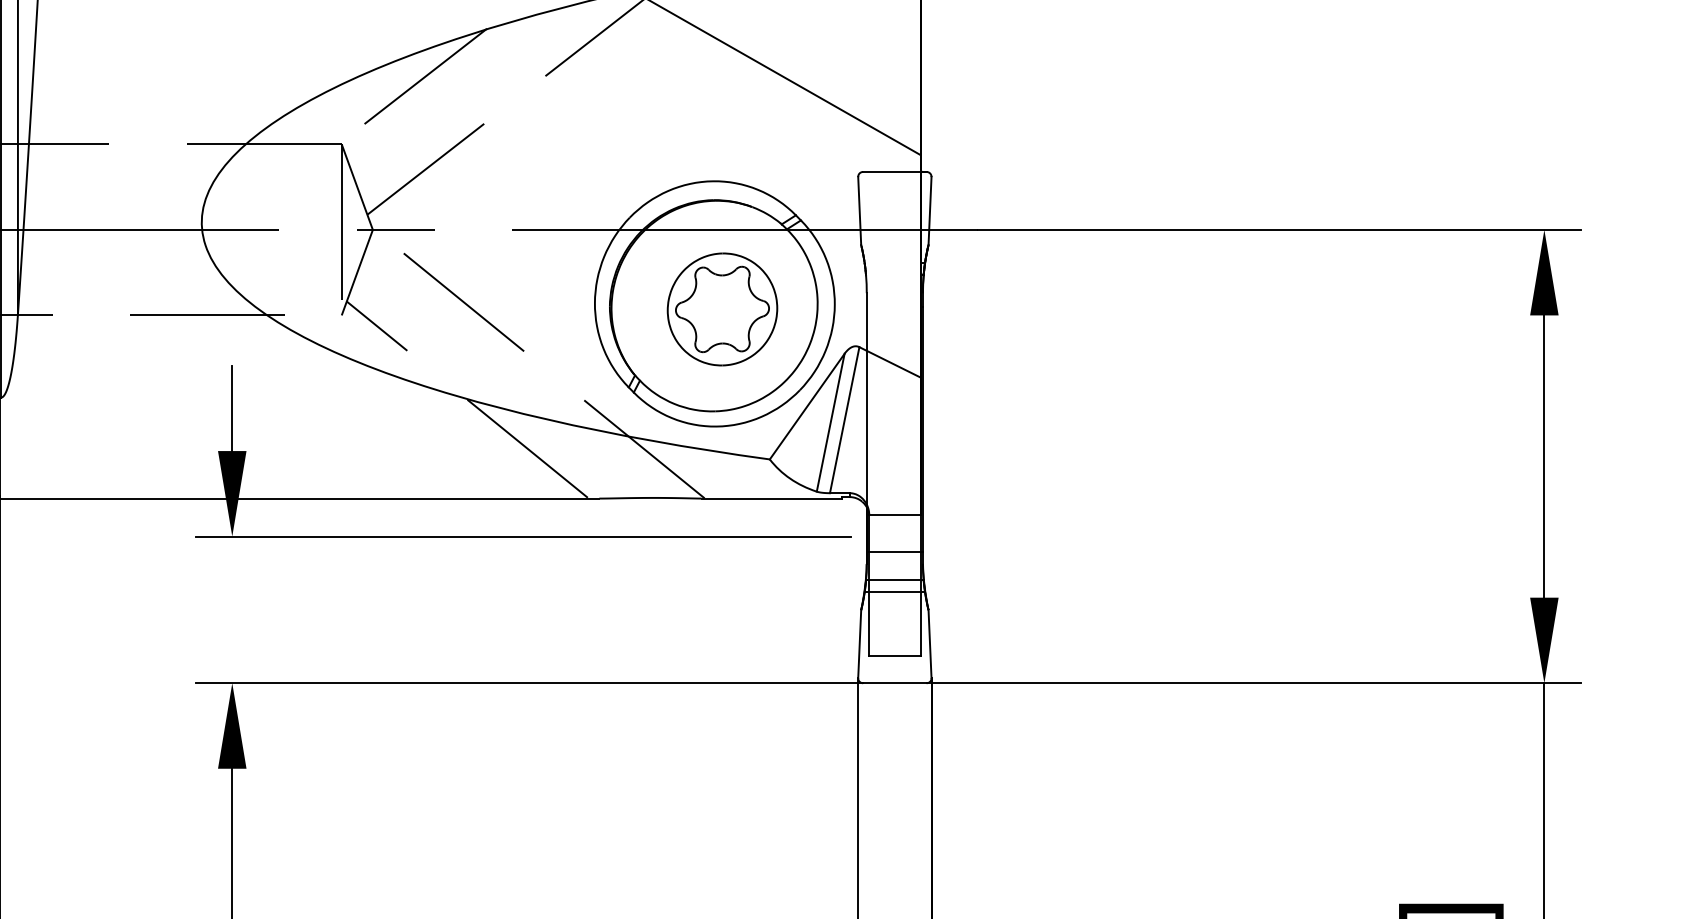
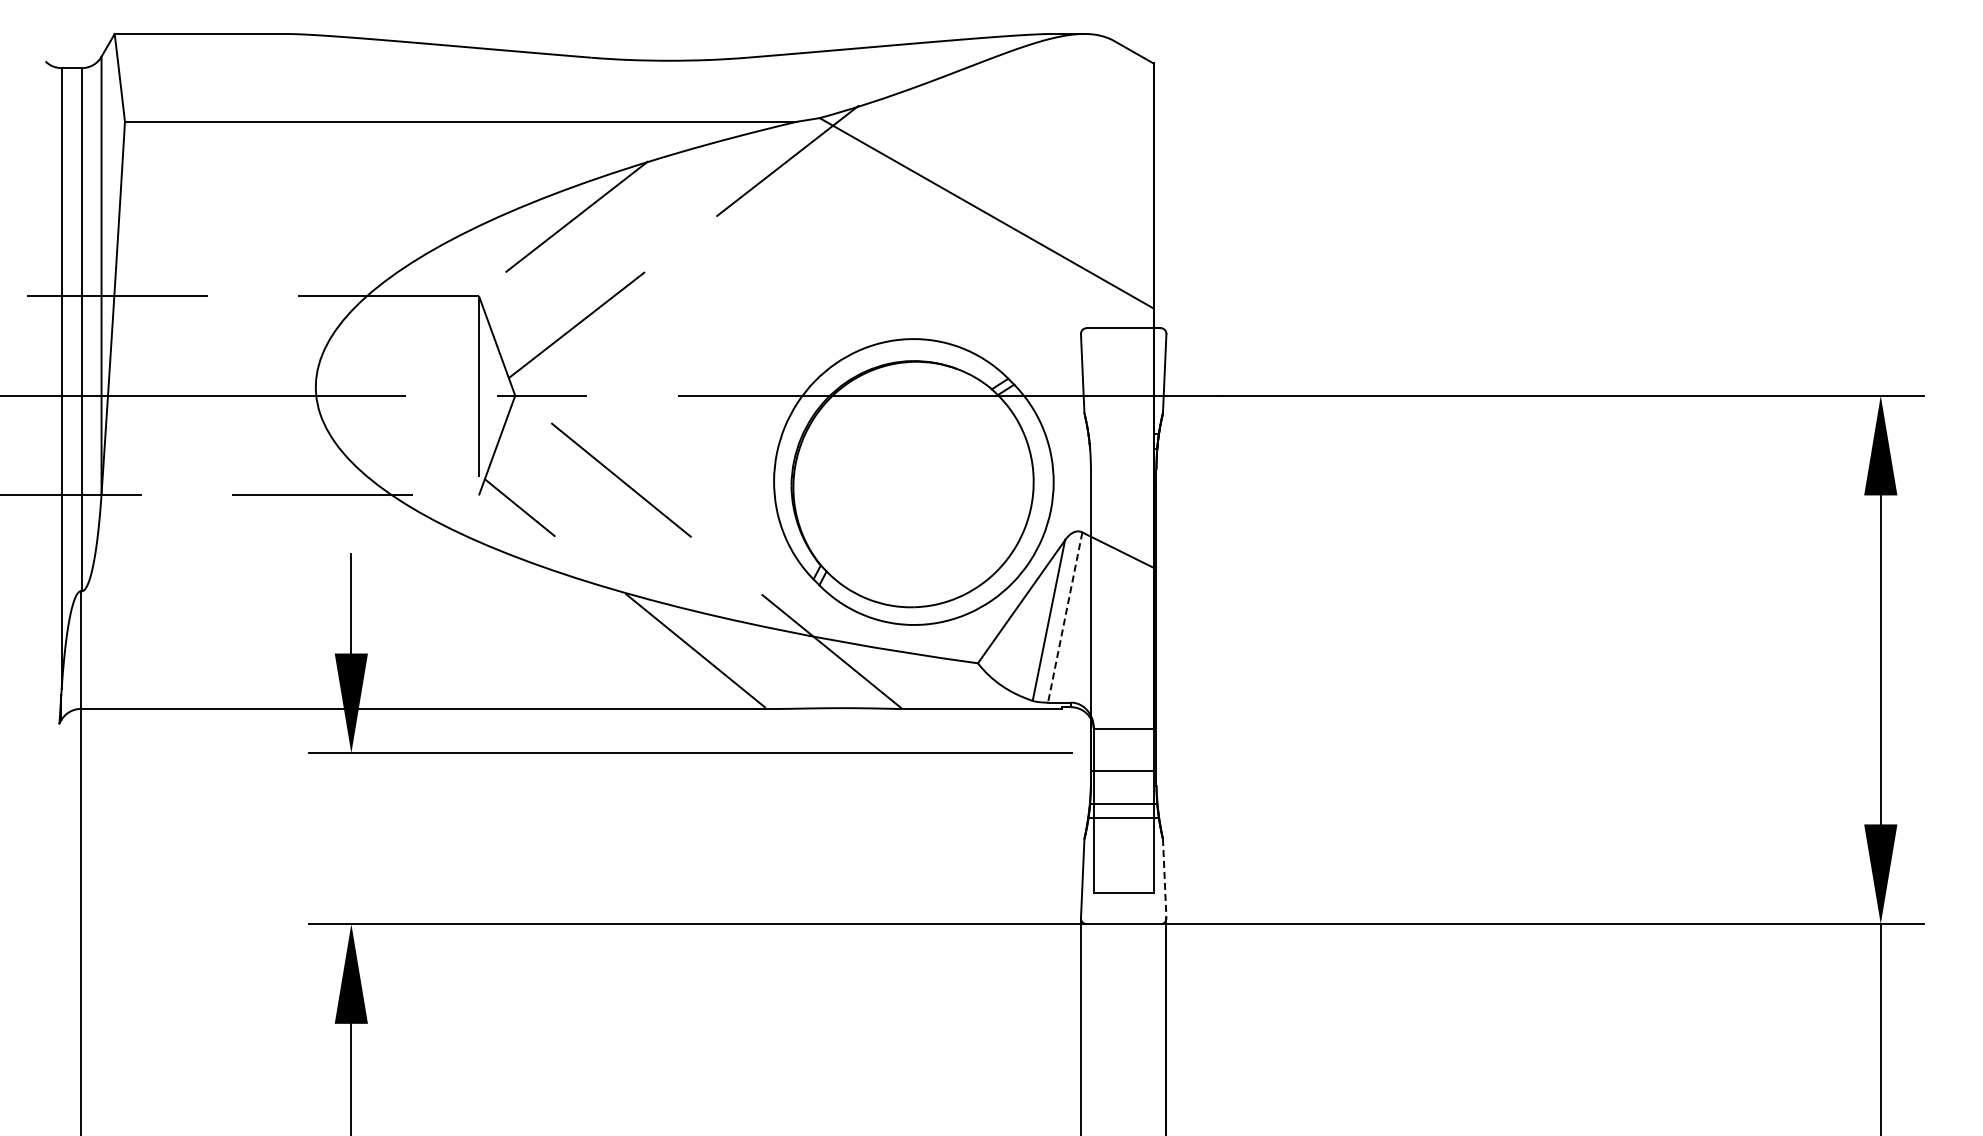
part: (722, 309) -> (922, 488), removed
line: (844, 420) -> (1065, 617), solid -> dashed
line: (929, 644) -> (1164, 878), solid -> dashed

